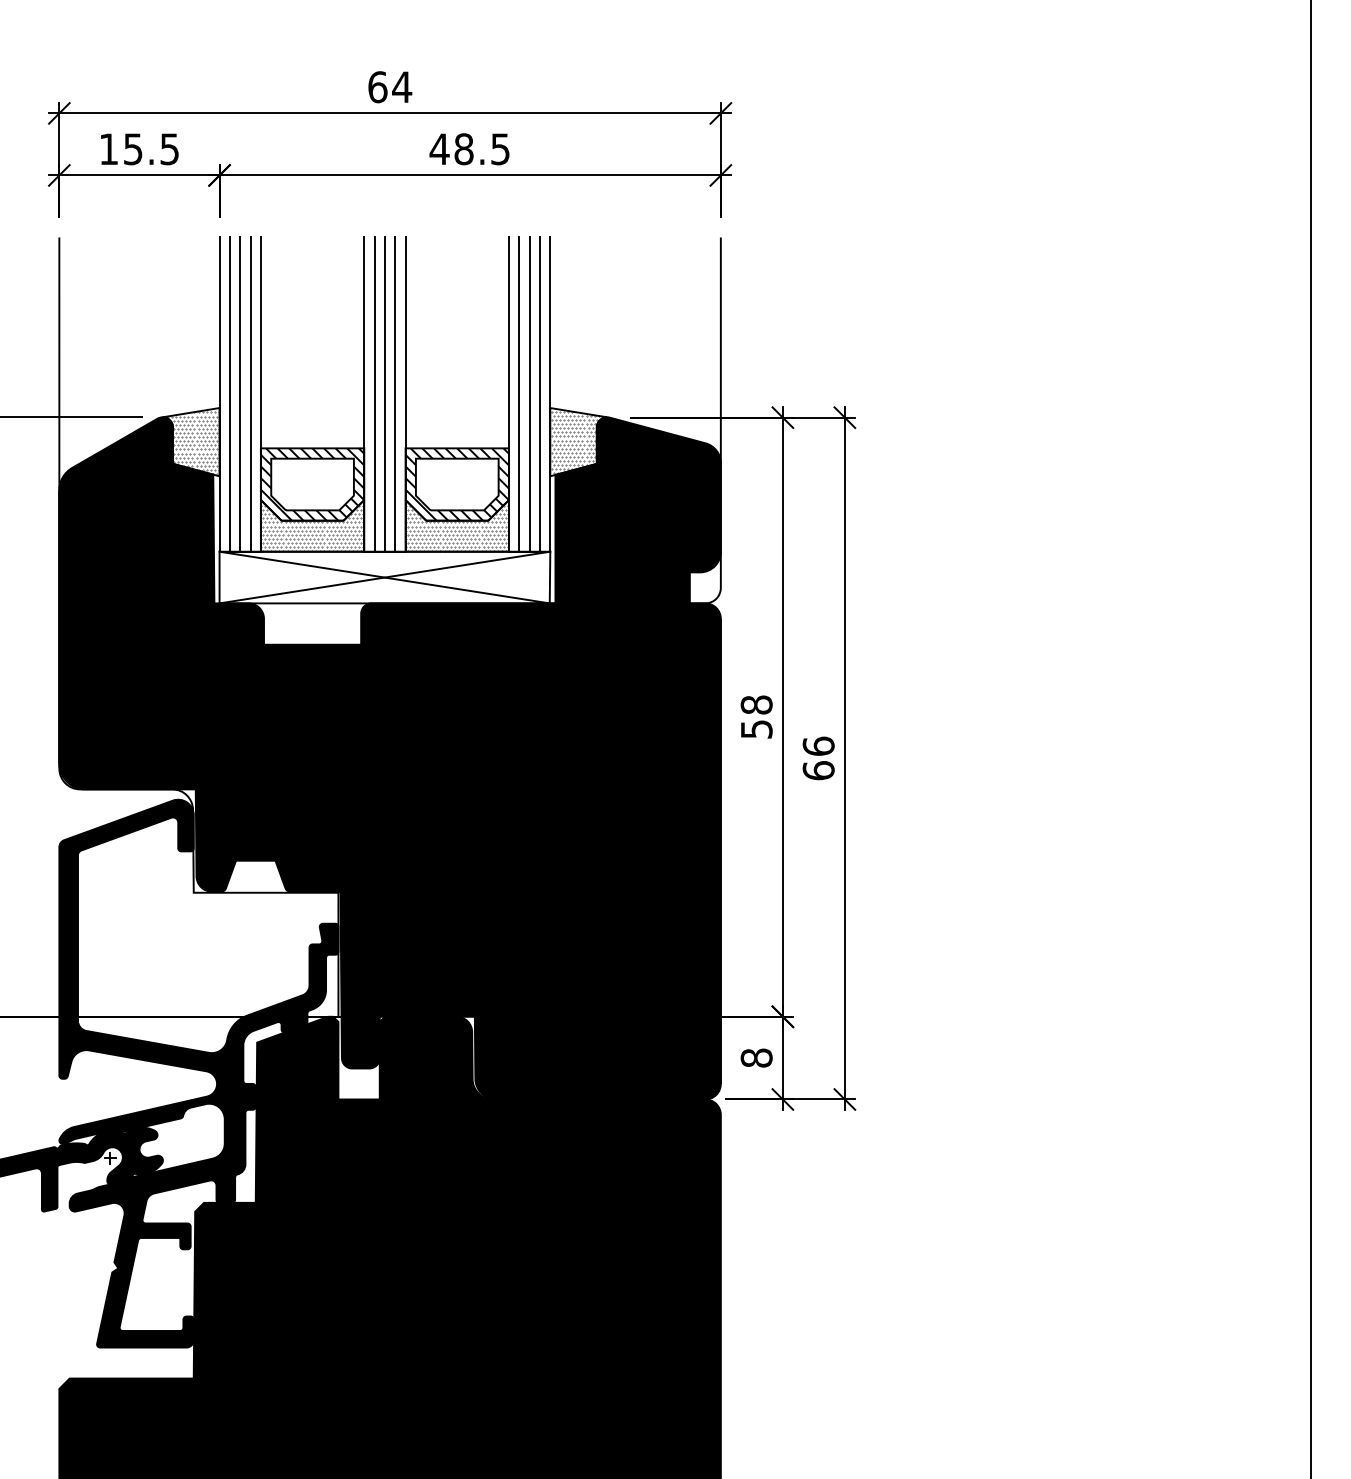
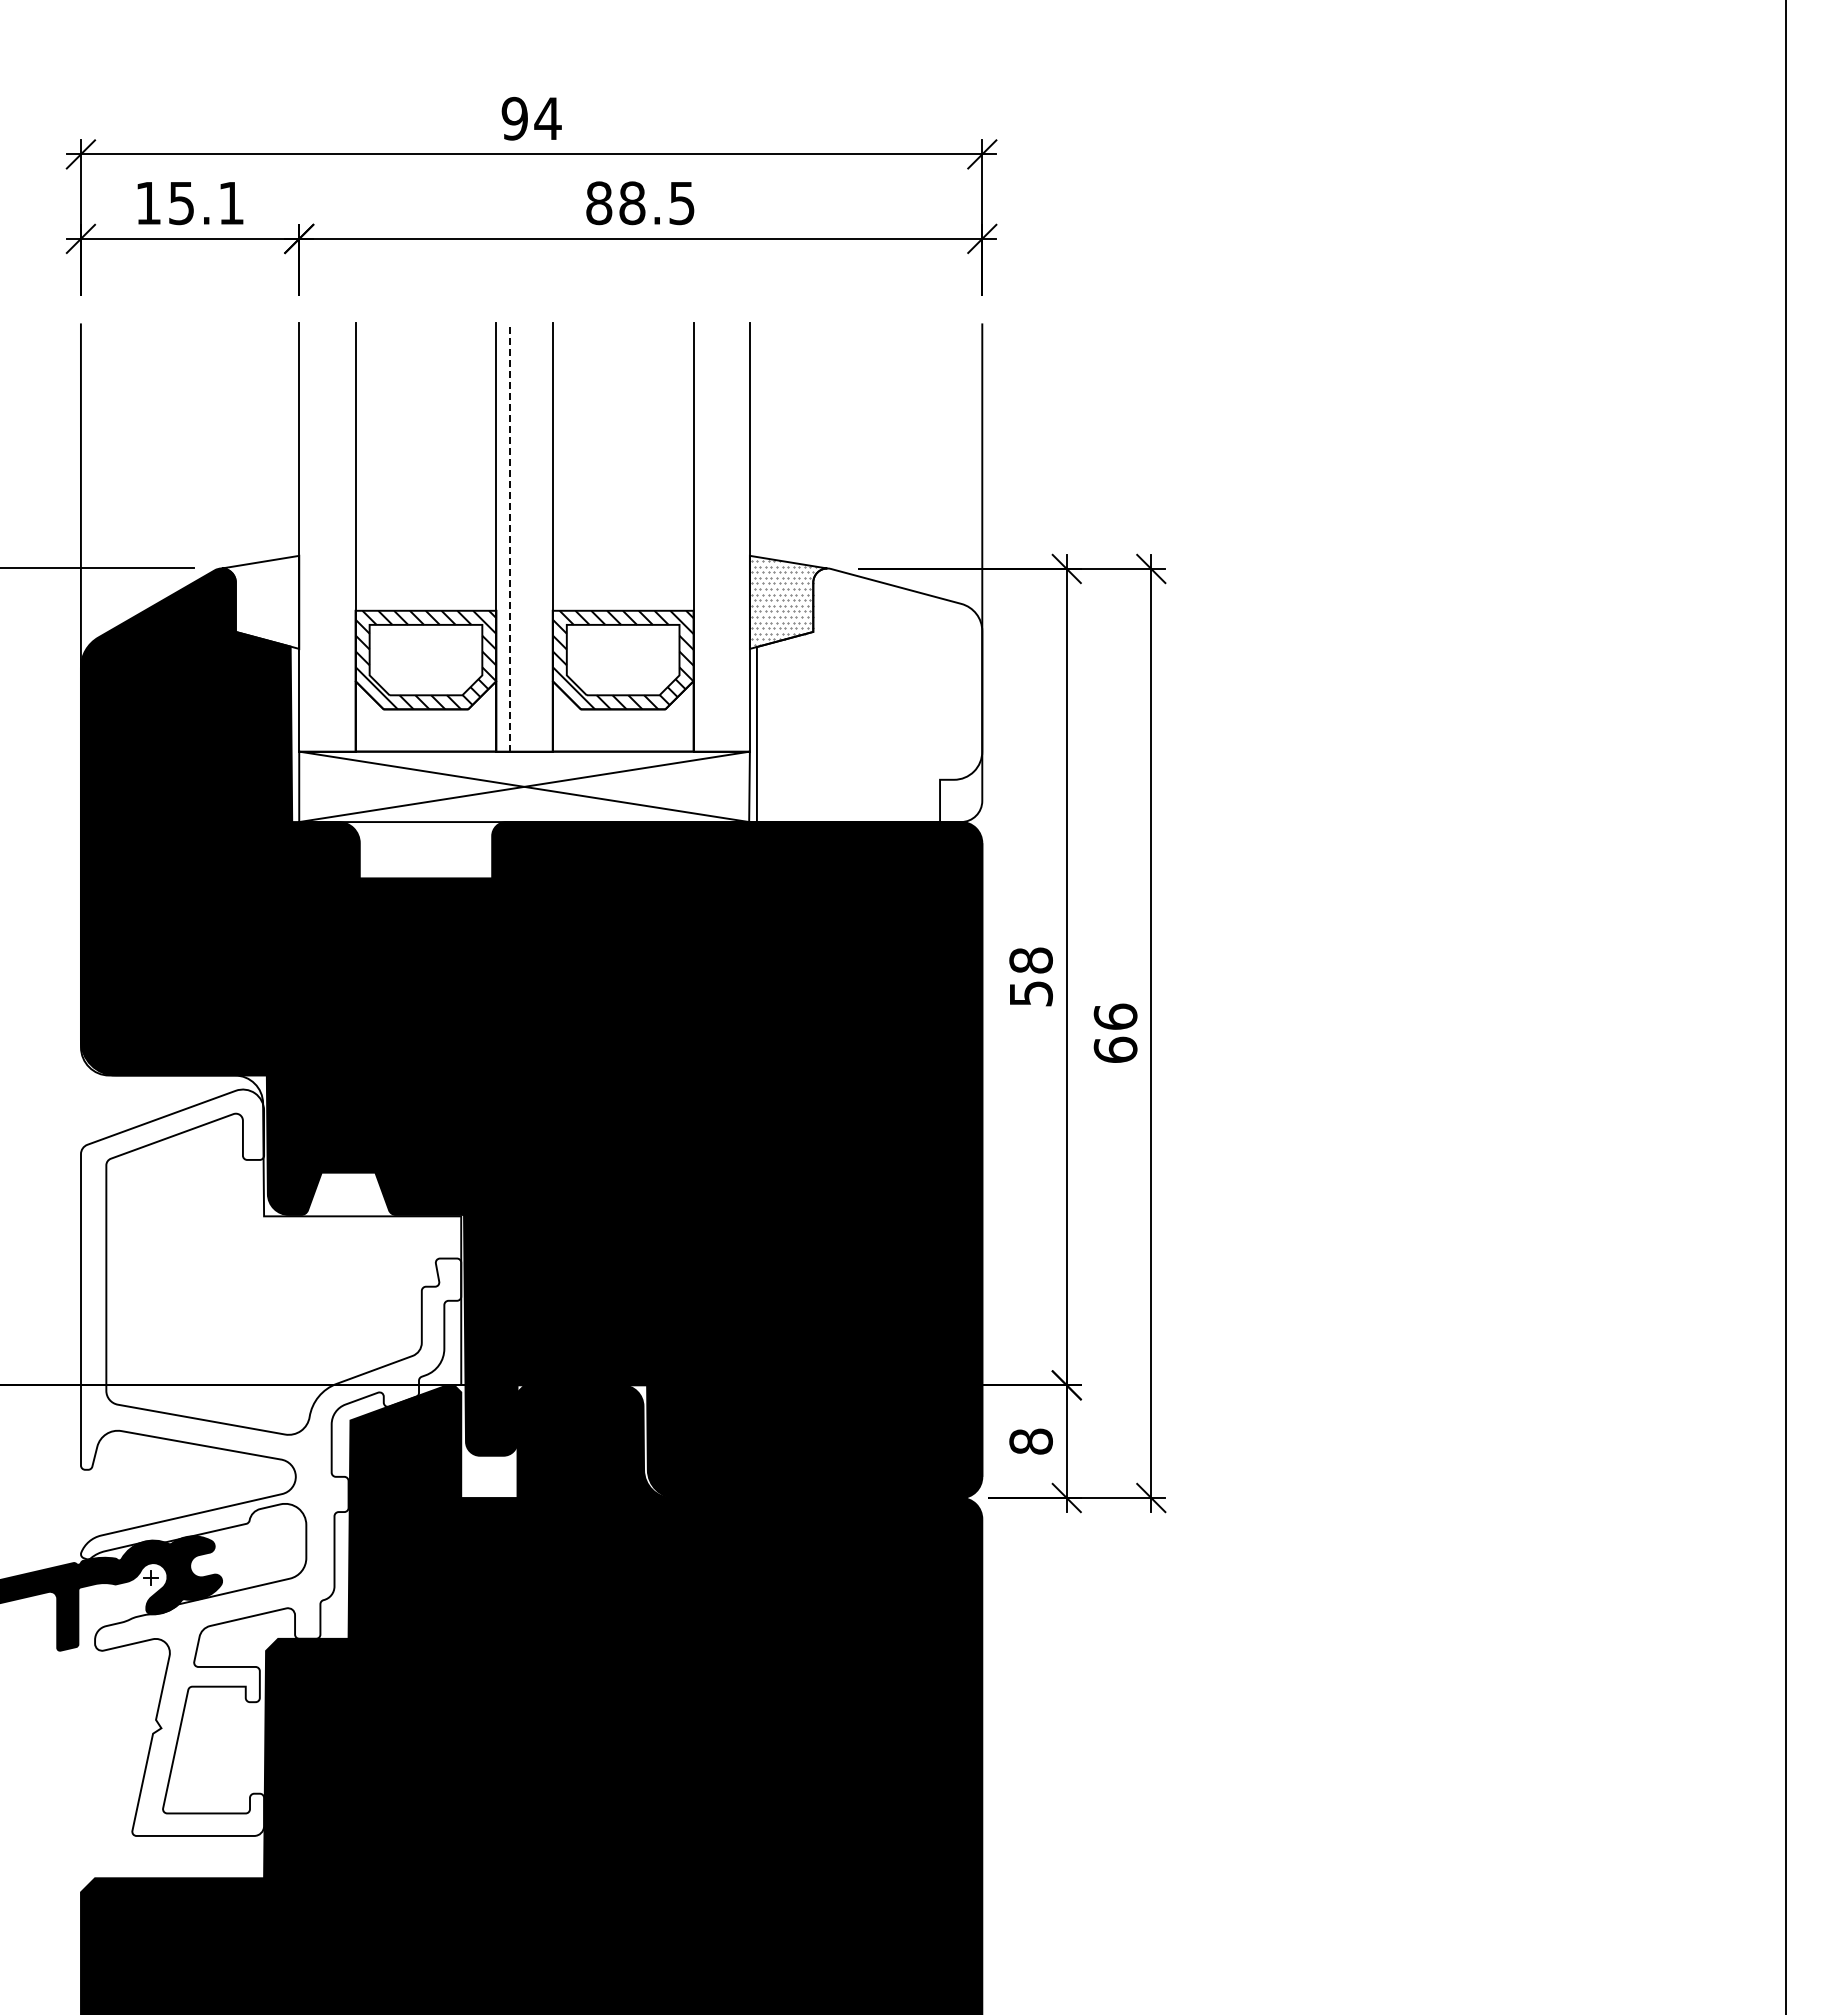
text: (377, 87) -> (514, 118), 64 -> 94
text: (169, 149) -> (231, 203), 15.5 -> 15.1
text: (439, 149) -> (598, 203), 48.5 -> 88.5
line: (230, 394) -> (313, 537), removed
line: (240, 394) -> (327, 537), removed
line: (250, 394) -> (341, 537), removed
line: (374, 394) -> (510, 537), solid -> dashed
line: (384, 394) -> (524, 537), removed
line: (395, 394) -> (538, 537), removed
line: (519, 394) -> (707, 537), removed
line: (529, 394) -> (721, 537), removed
line: (539, 394) -> (735, 537), removed
hatch: (193, 443) -> (263, 603), removed
fill: (638, 510) -> (869, 695), removed
hatch: (312, 528) -> (425, 719), removed
hatch: (456, 528) -> (622, 719), removed
fill: (199, 1073) -> (271, 1462), removed

